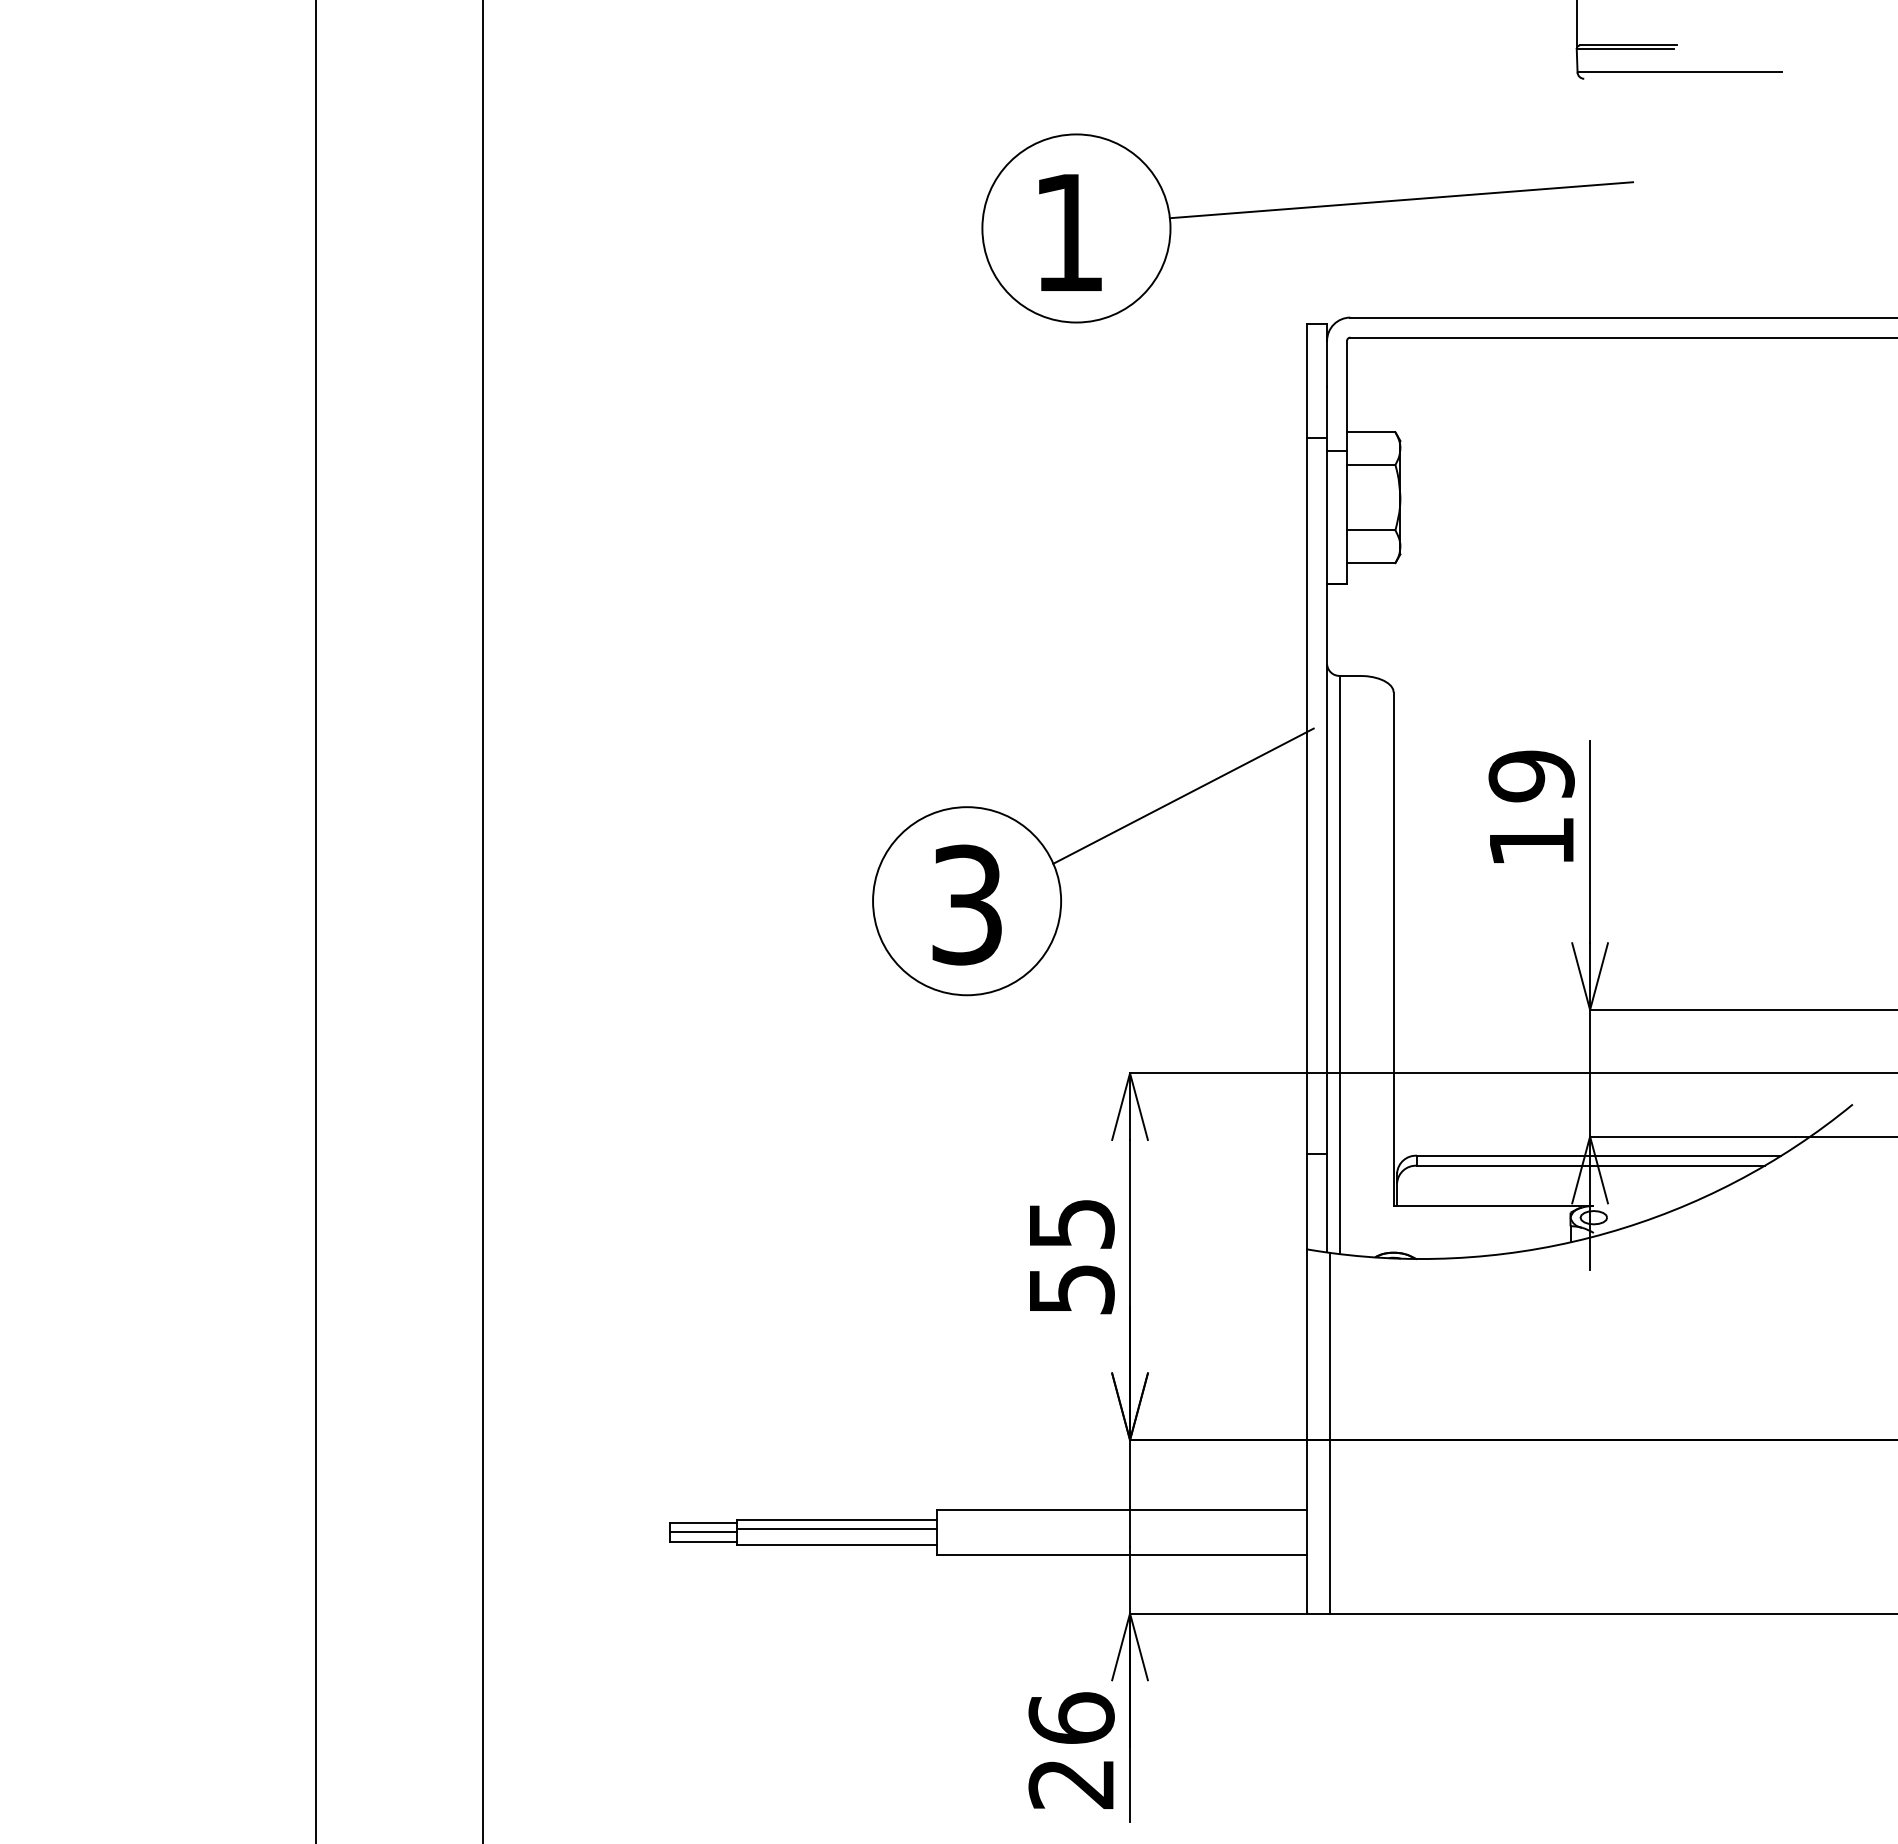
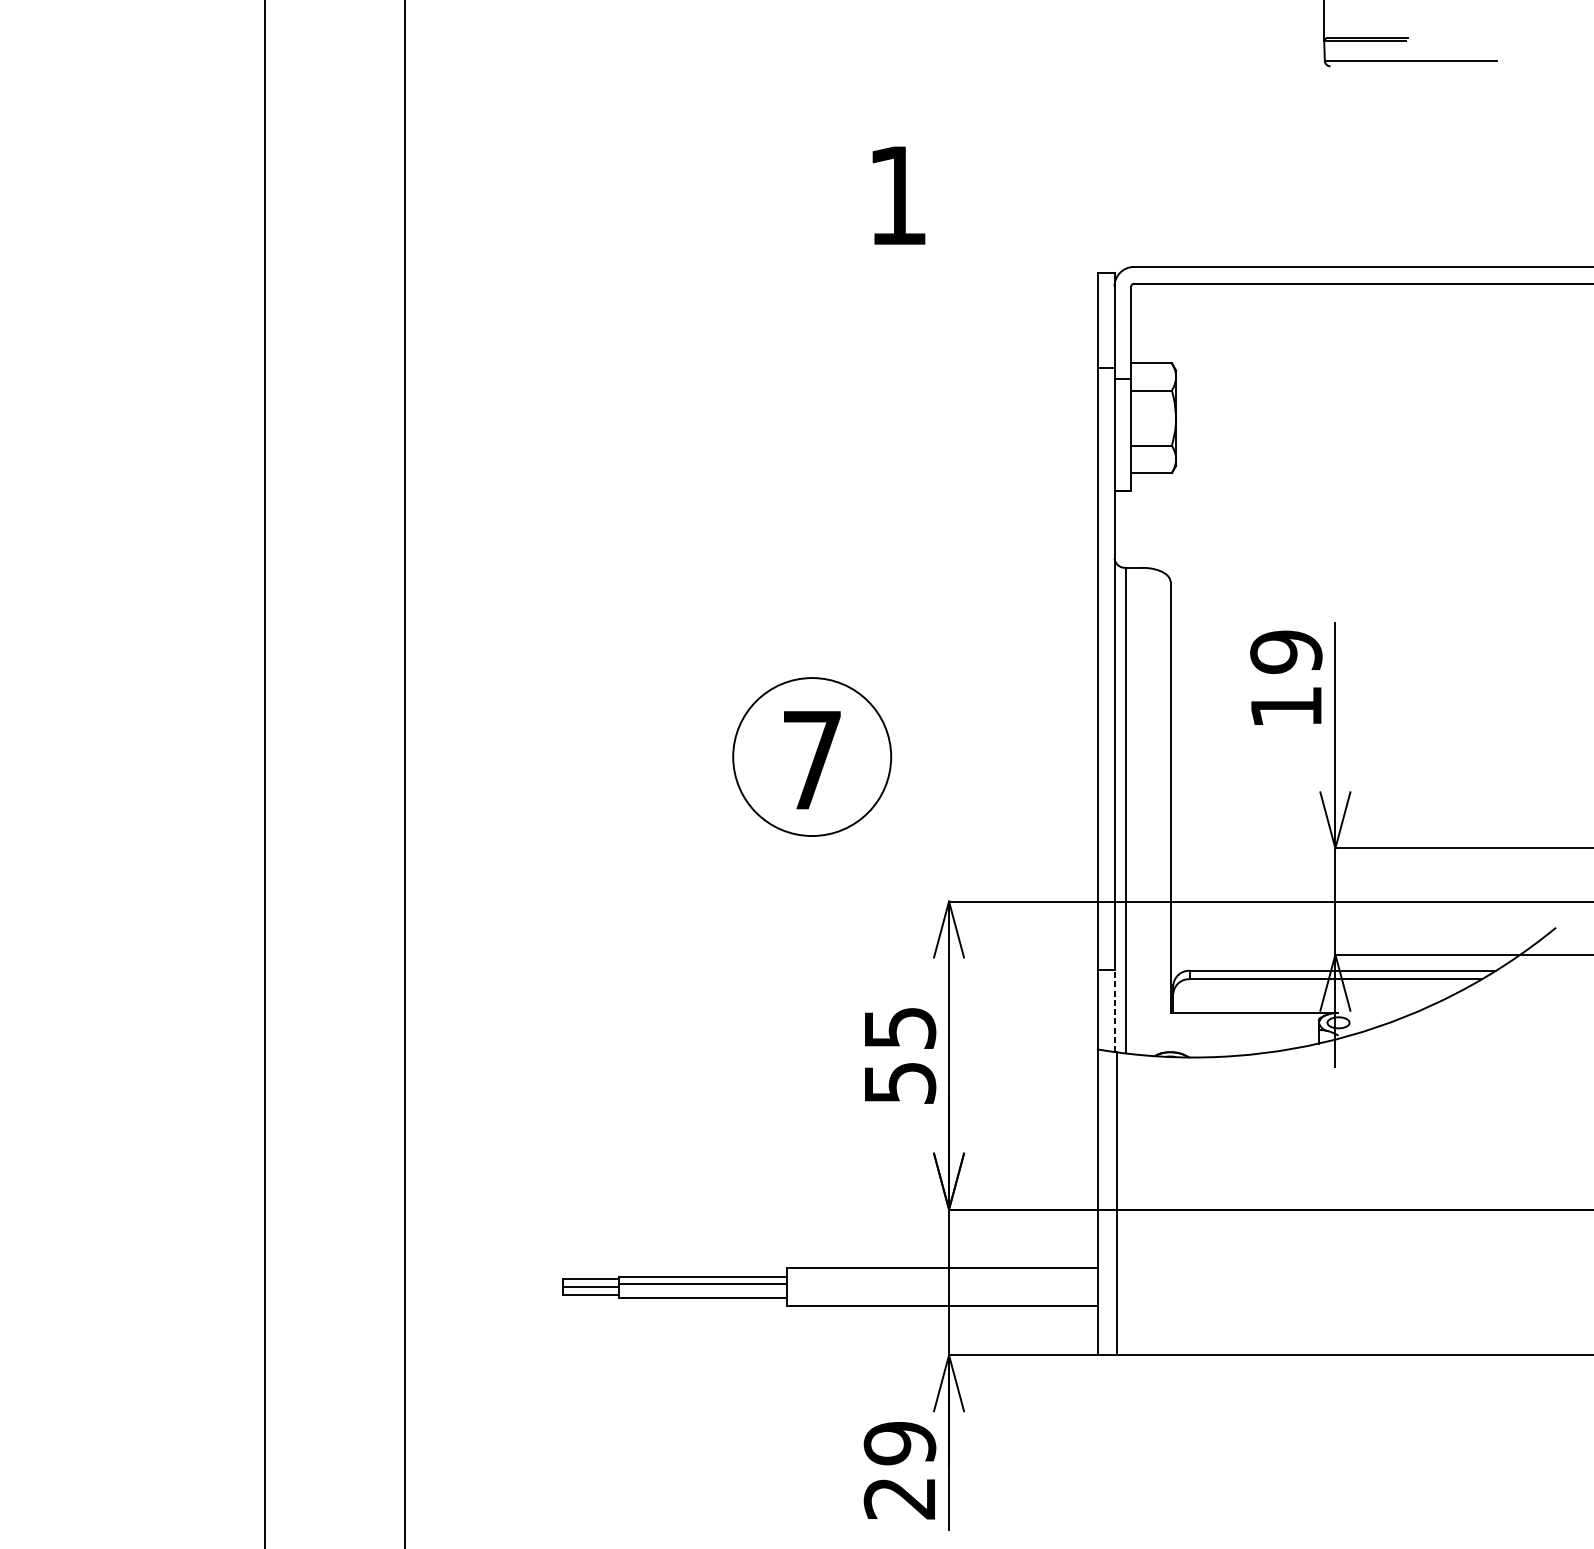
part: (1307, 208) -> (1098, 175), removed
line: (1183, 795) -> (993, 668), removed
text: (966, 904) -> (811, 759), 3 -> 7
line: (1327, 1202) -> (1114, 1010), solid -> dashed
text: (1071, 1718) -> (899, 1443), 26 -> 29

